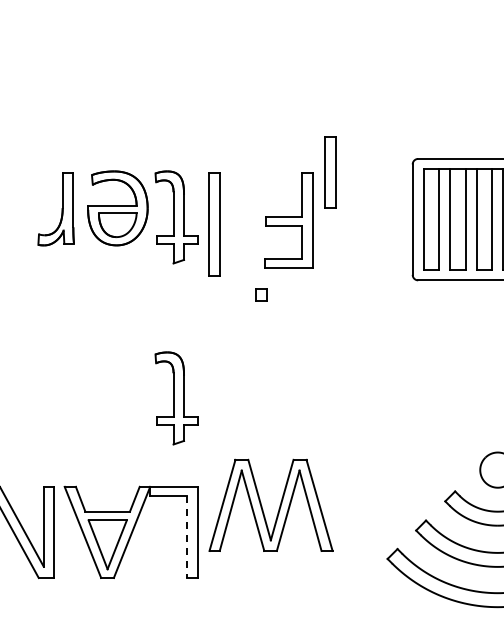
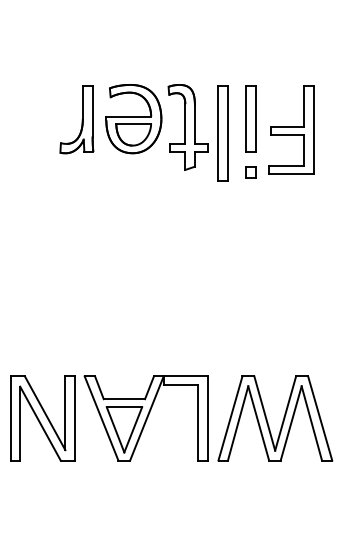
part: (330, 172) -> (250, 119), moved
part: (261, 294) -> (250, 171), moved
part: (176, 398) -> (187, 294), removed
part: (262, 506) -> (267, 419), moved
line: (187, 537) -> (198, 423), dashed -> solid

